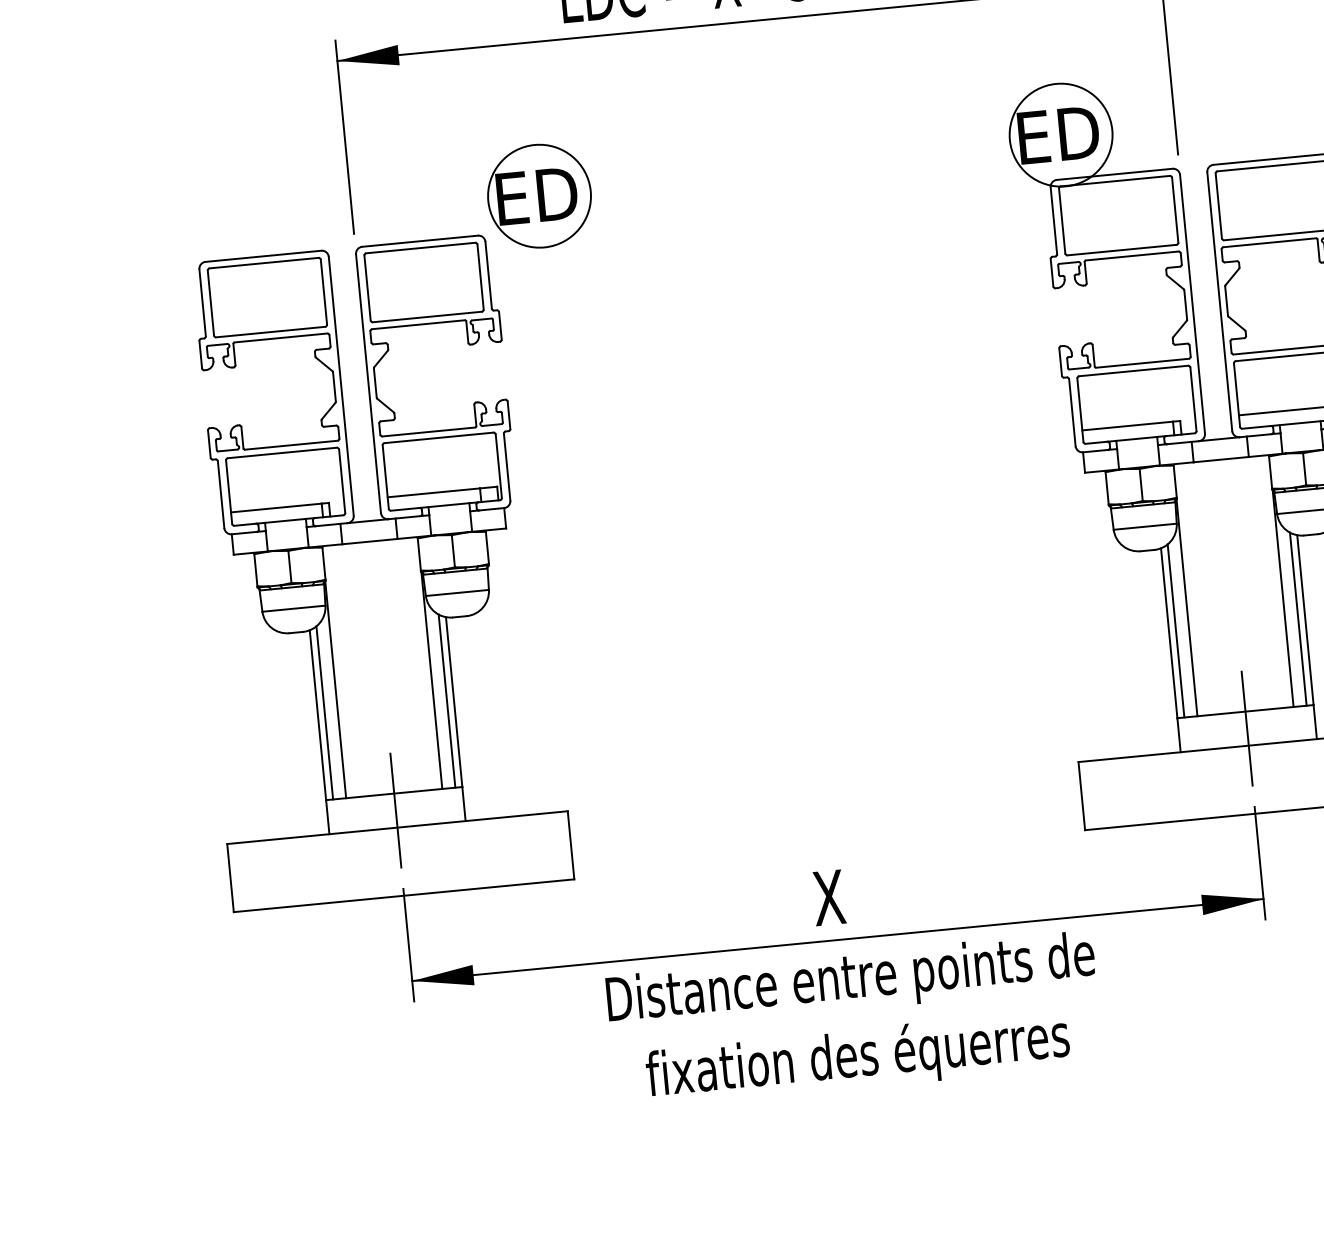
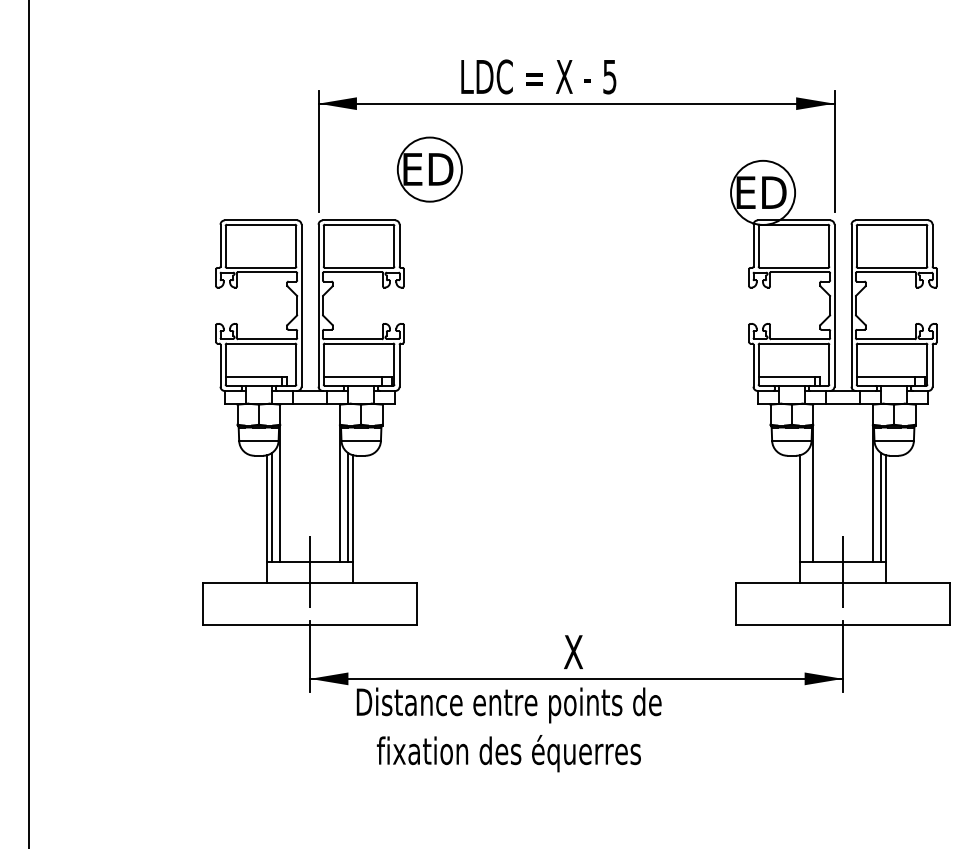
part: (538, 196) -> (429, 169), moved
line: (1175, 631) -> (804, 507), removed
text: (853, 1020) -> (508, 729), moved

